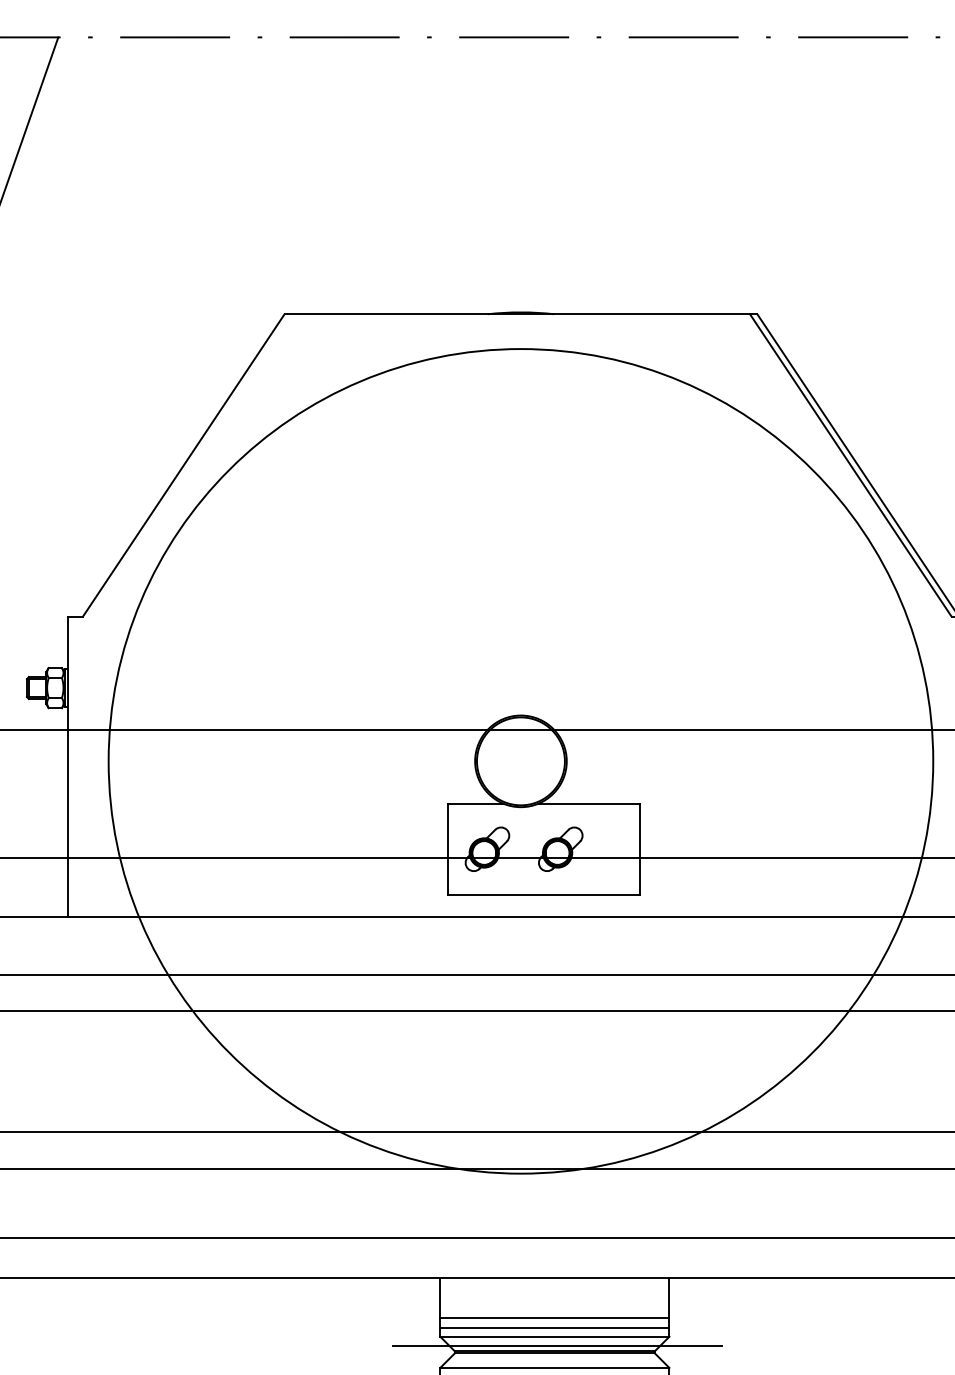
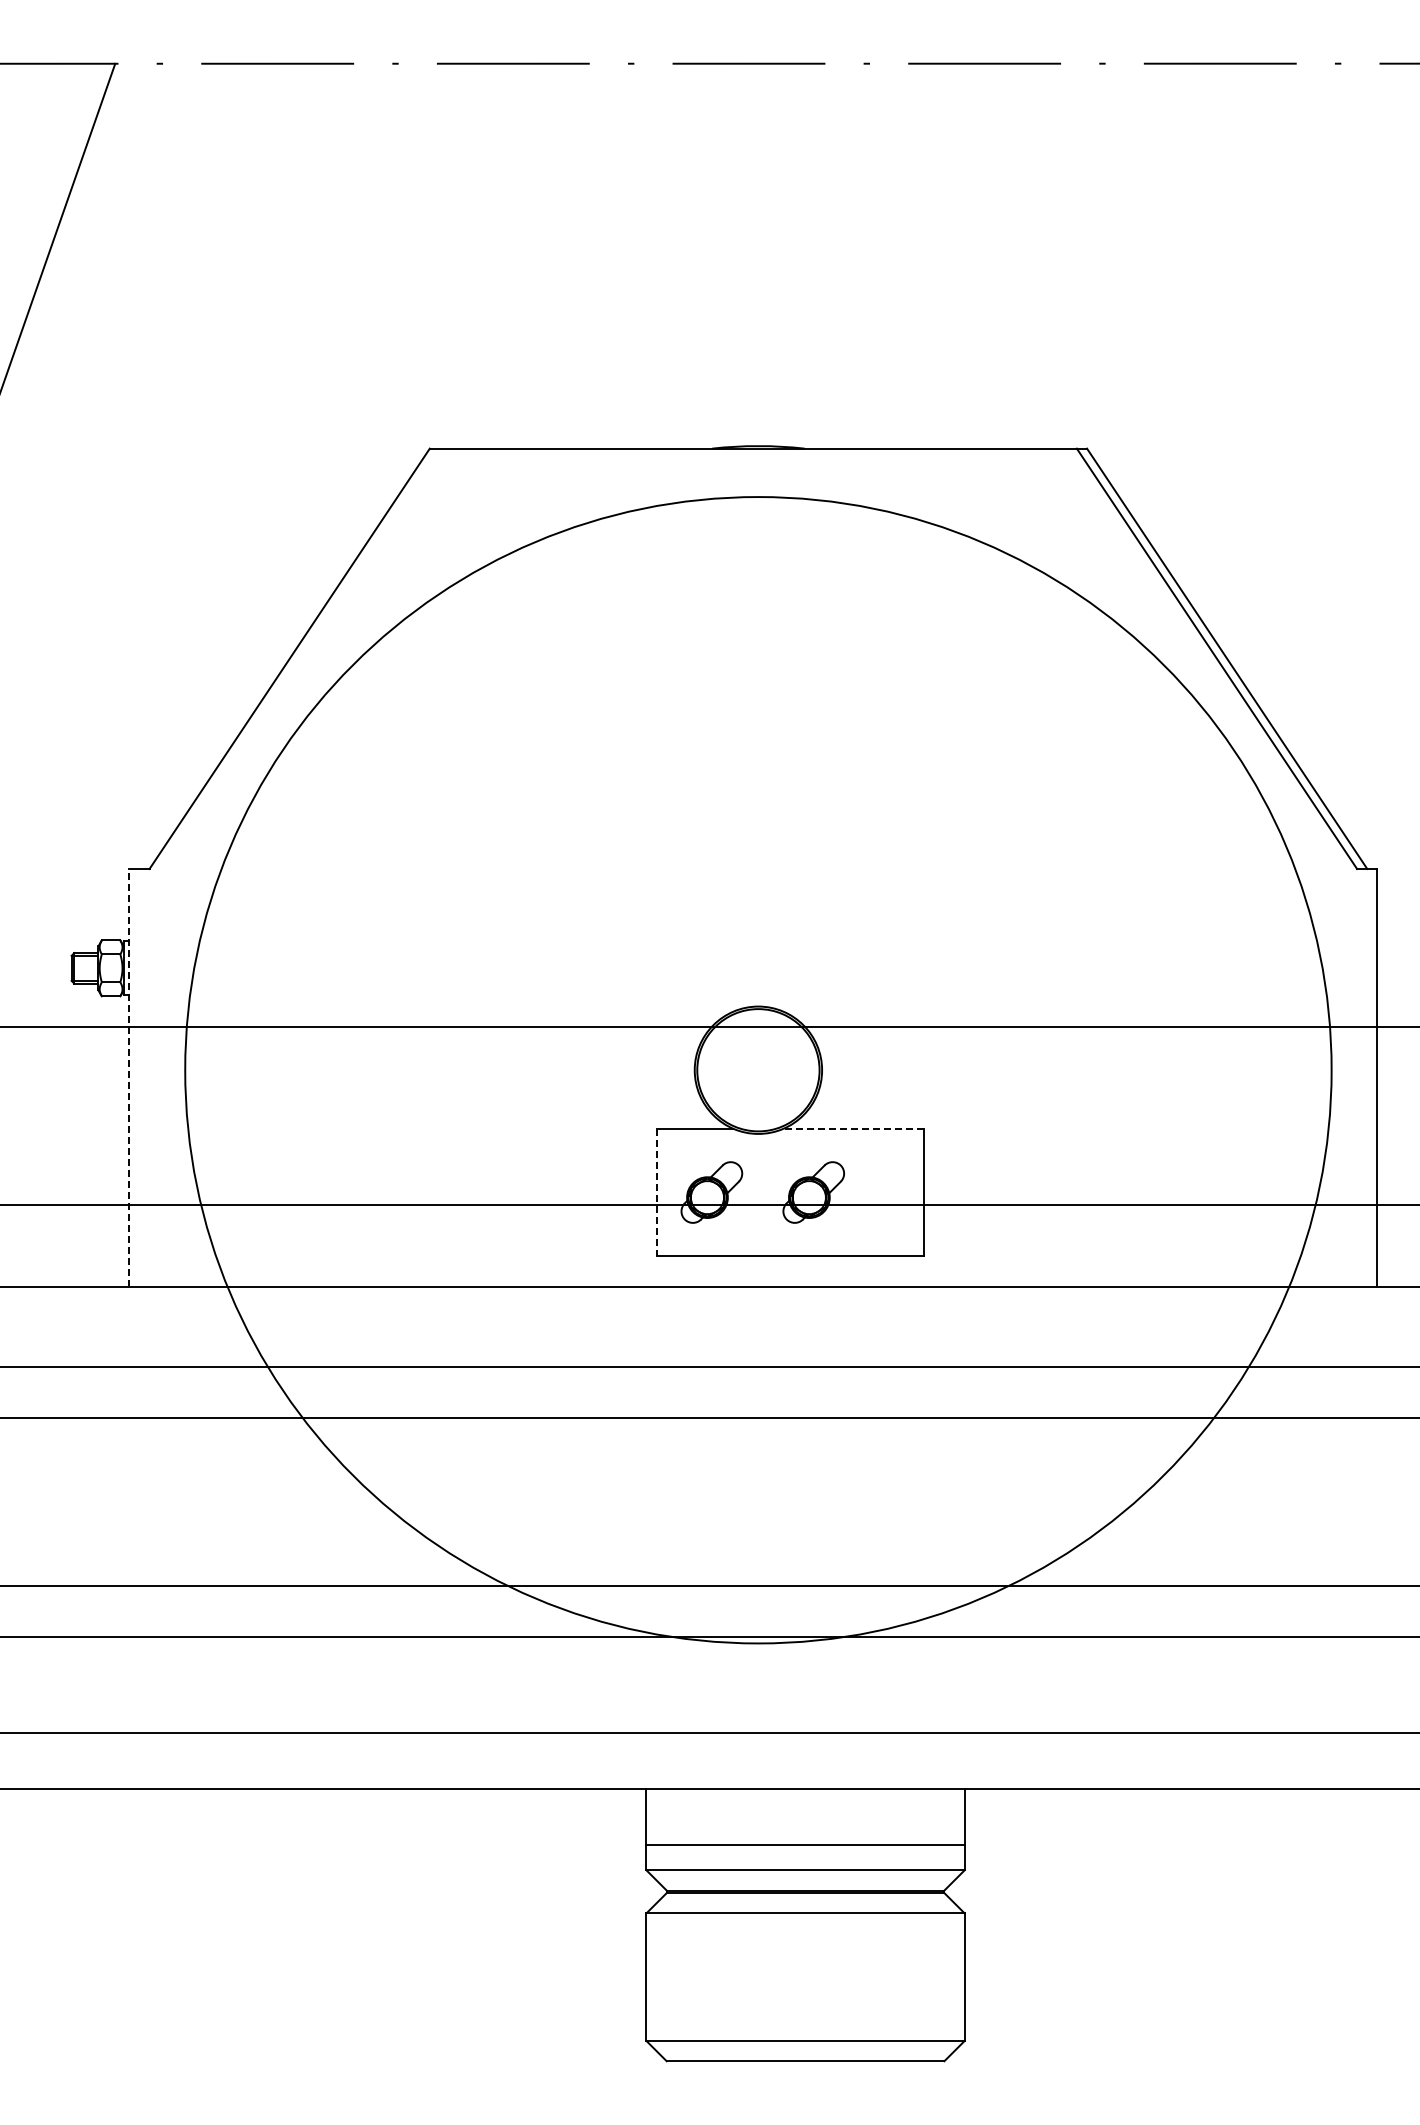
line: (68, 766) -> (129, 1077), solid -> dashed
line: (589, 803) -> (853, 1128), solid -> dashed
line: (447, 849) -> (656, 1192), solid -> dashed
line: (554, 1327) -> (805, 1857), removed
line: (557, 1345) -> (809, 1882), removed

